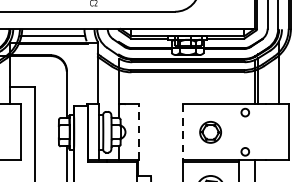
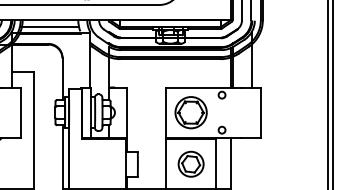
line: (138, 132) -> (126, 112), dashed -> solid
part: (209, 132) -> (190, 112), size x1.67
line: (183, 133) -> (166, 113), dashed -> solid

